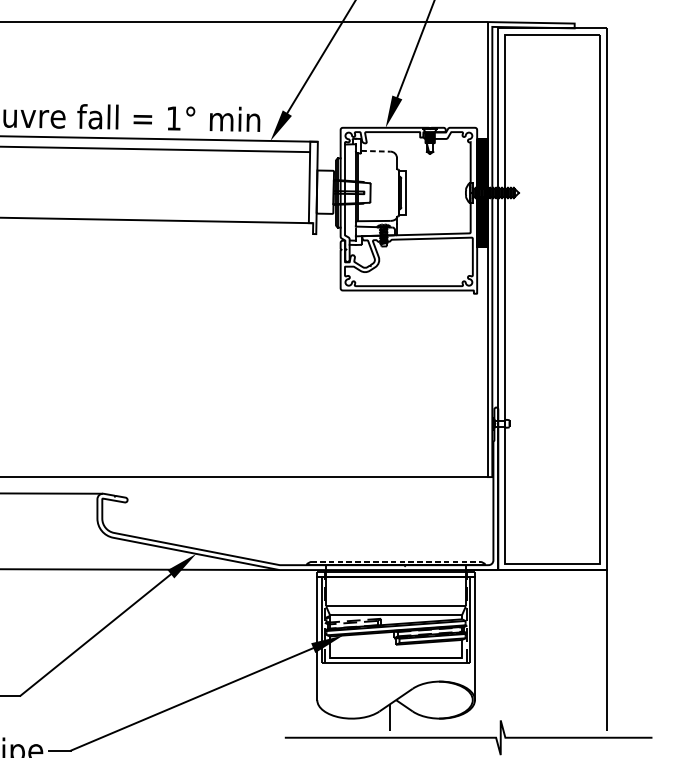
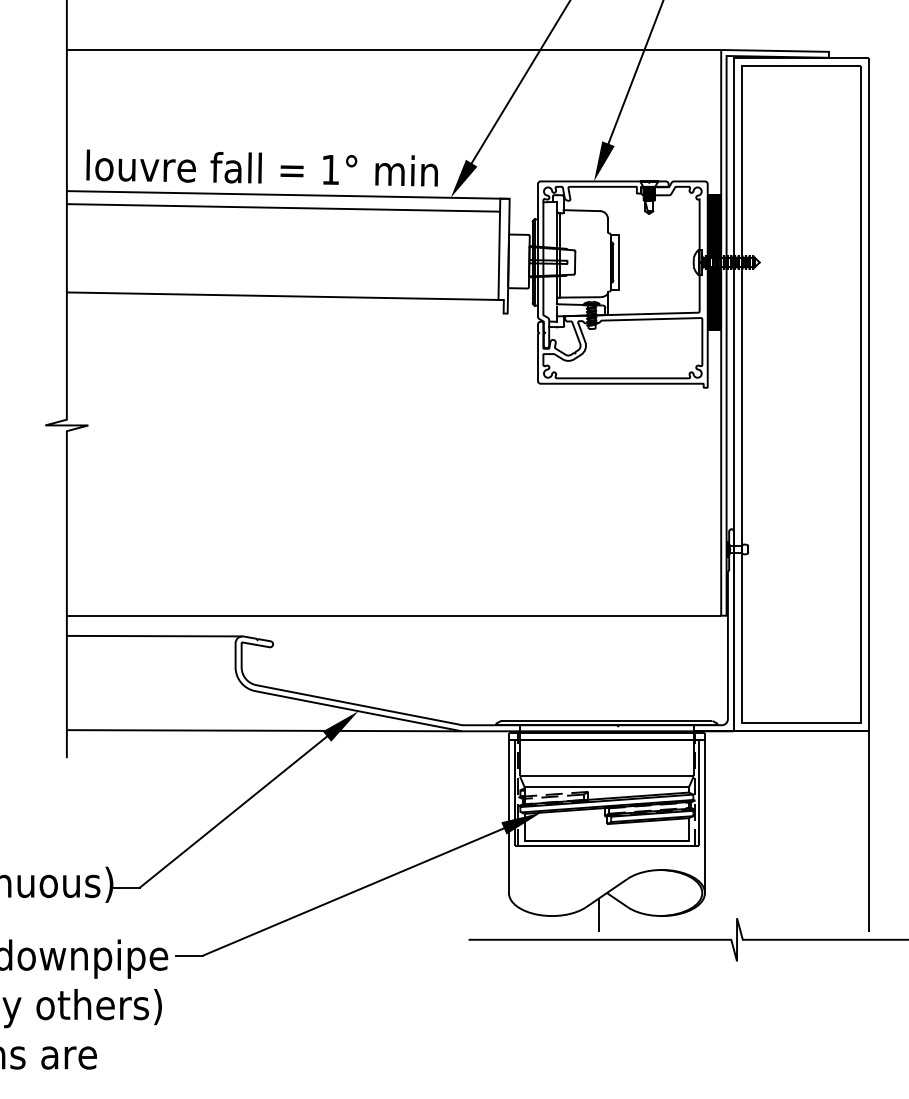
line: (376, 151) -> (582, 210), dashed -> solid
line: (395, 561) -> (606, 720), dashed -> solid

